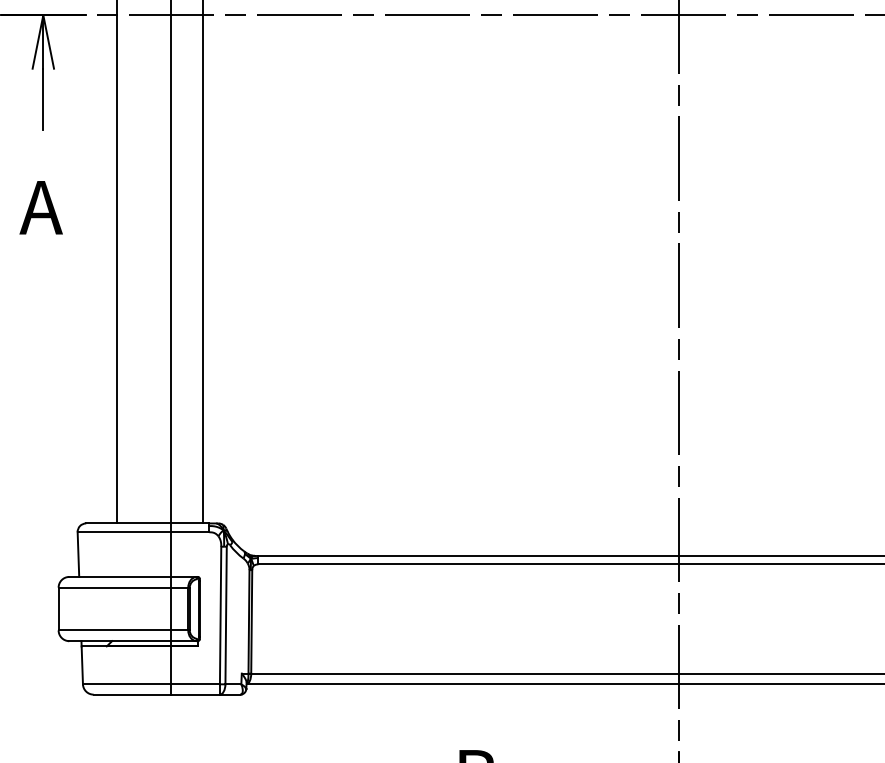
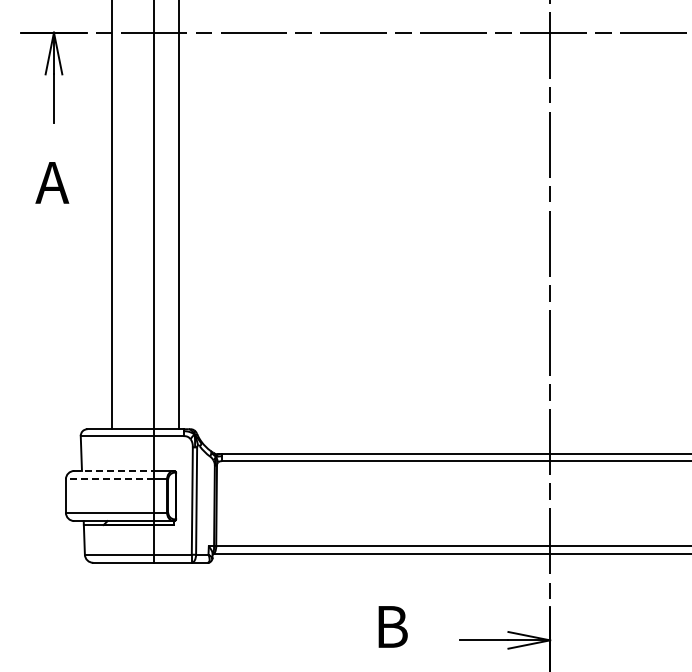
line: (119, 576) -> (113, 470), solid -> dashed
line: (114, 587) -> (109, 479), solid -> dashed

